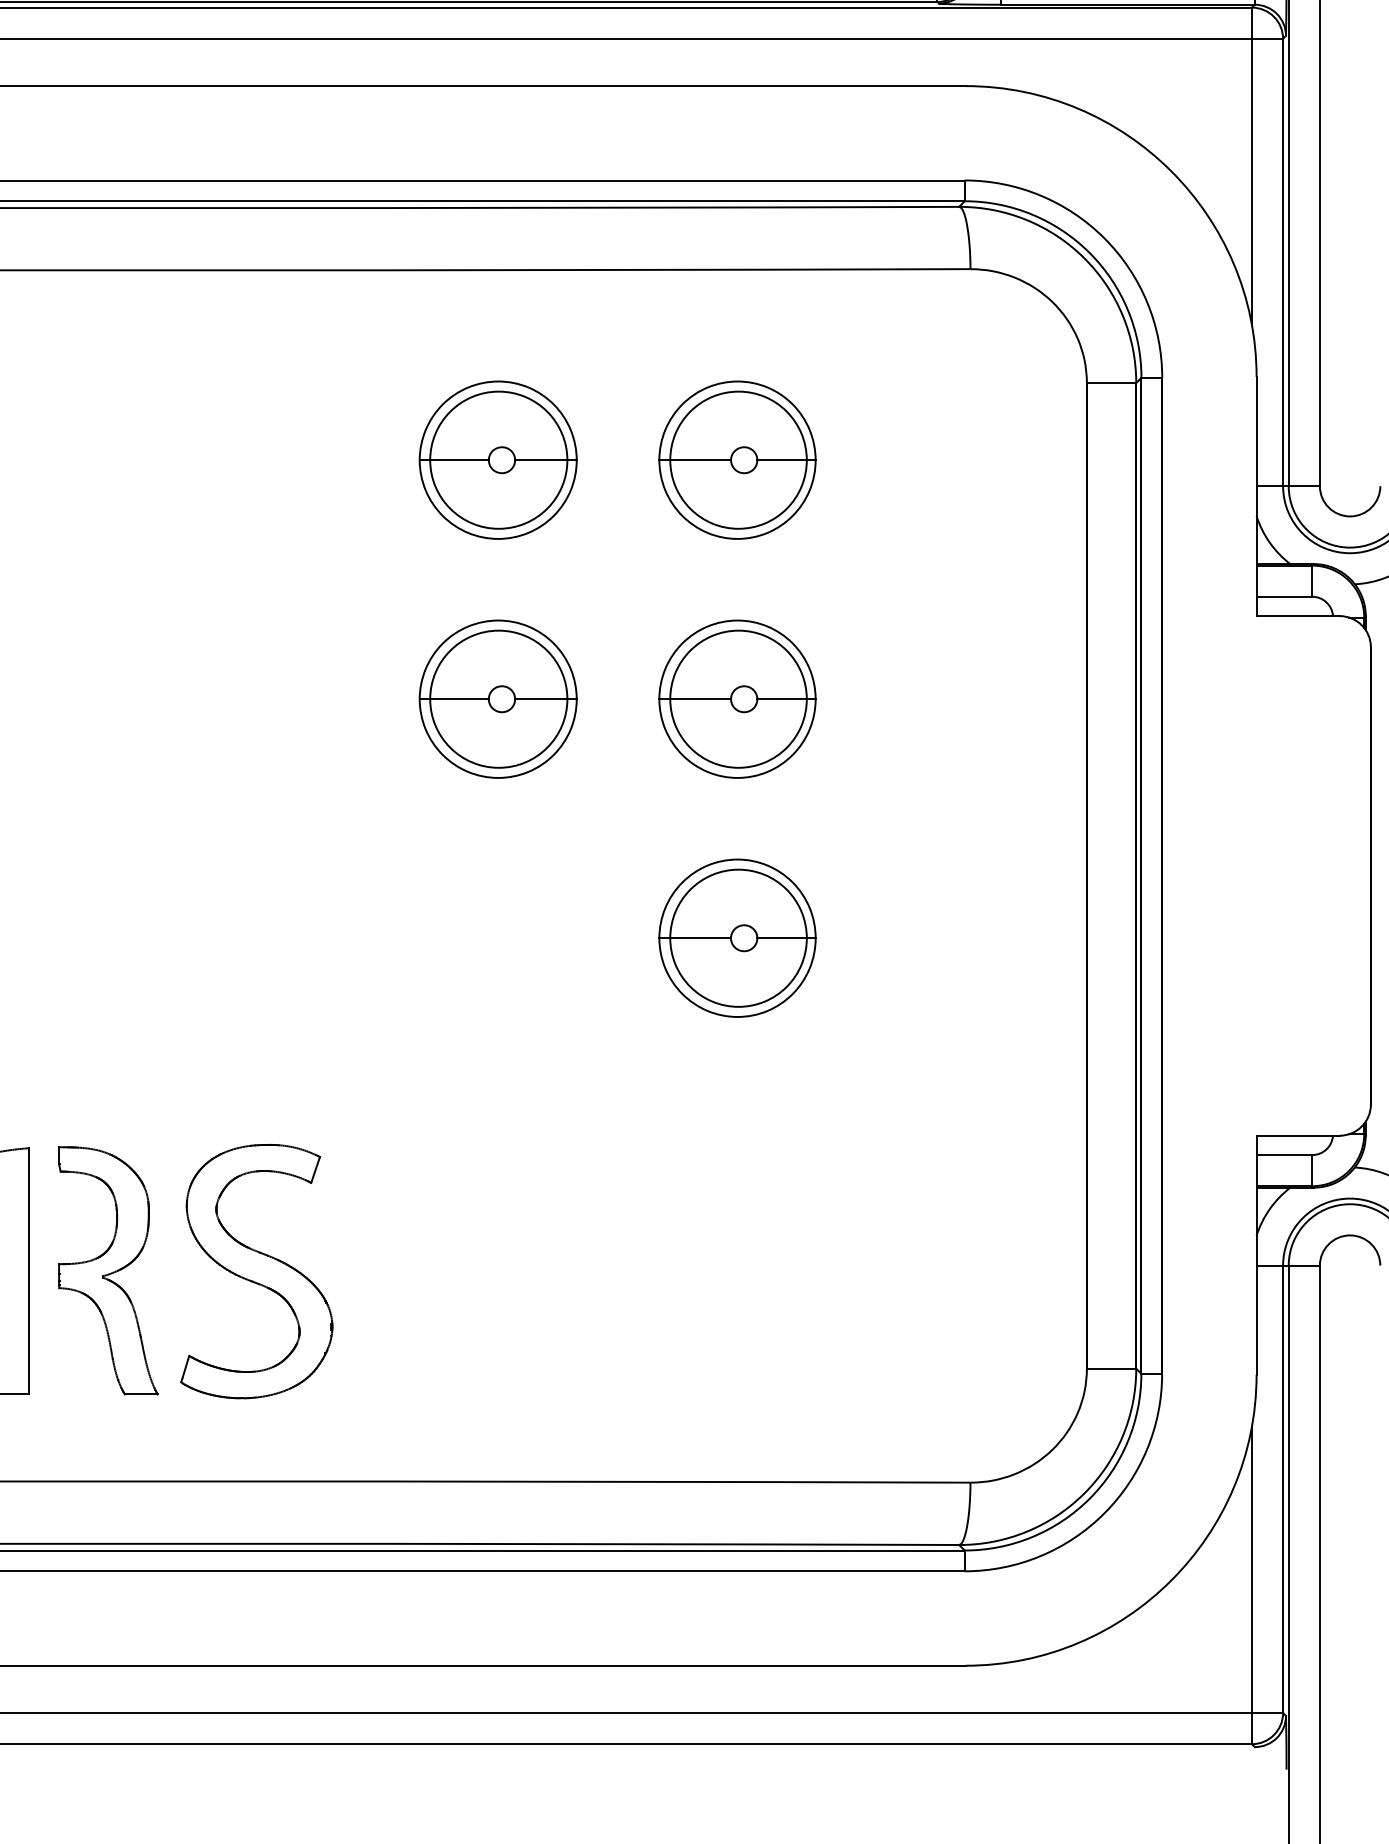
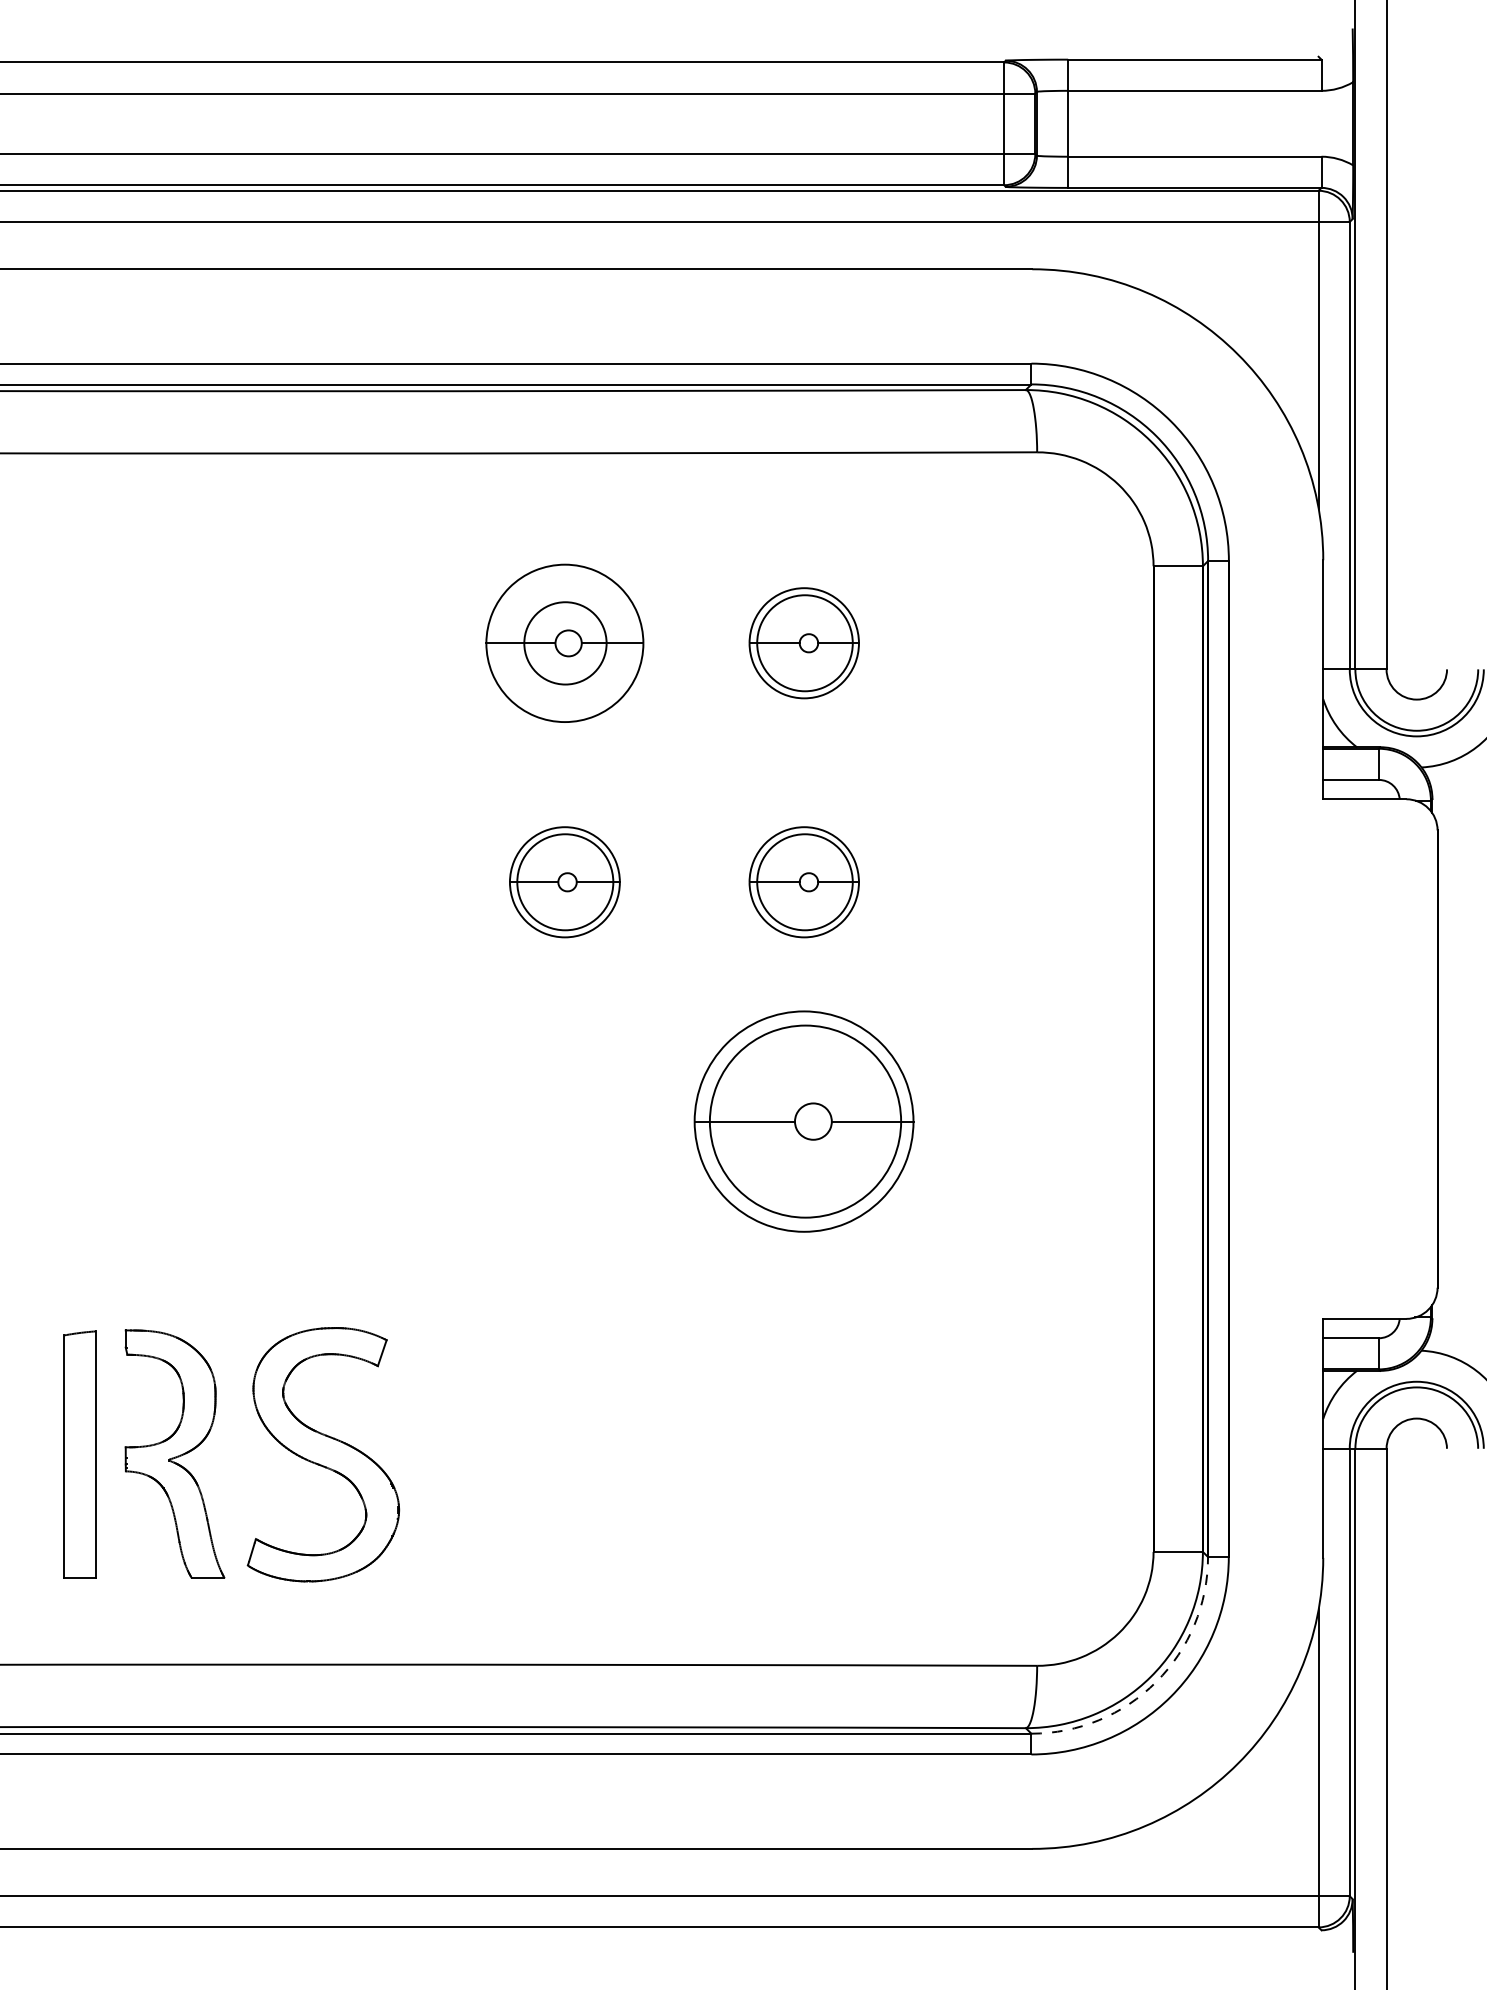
circle: (498, 459) -> (565, 642), size x0.6
part: (737, 459) -> (804, 642), size x0.7
part: (497, 698) -> (564, 881), size x0.7
part: (737, 698) -> (804, 881), size x0.7
part: (737, 937) -> (804, 1120), size x1.4
arc: (1089, 1498) -> (1156, 1681), solid -> dashed

